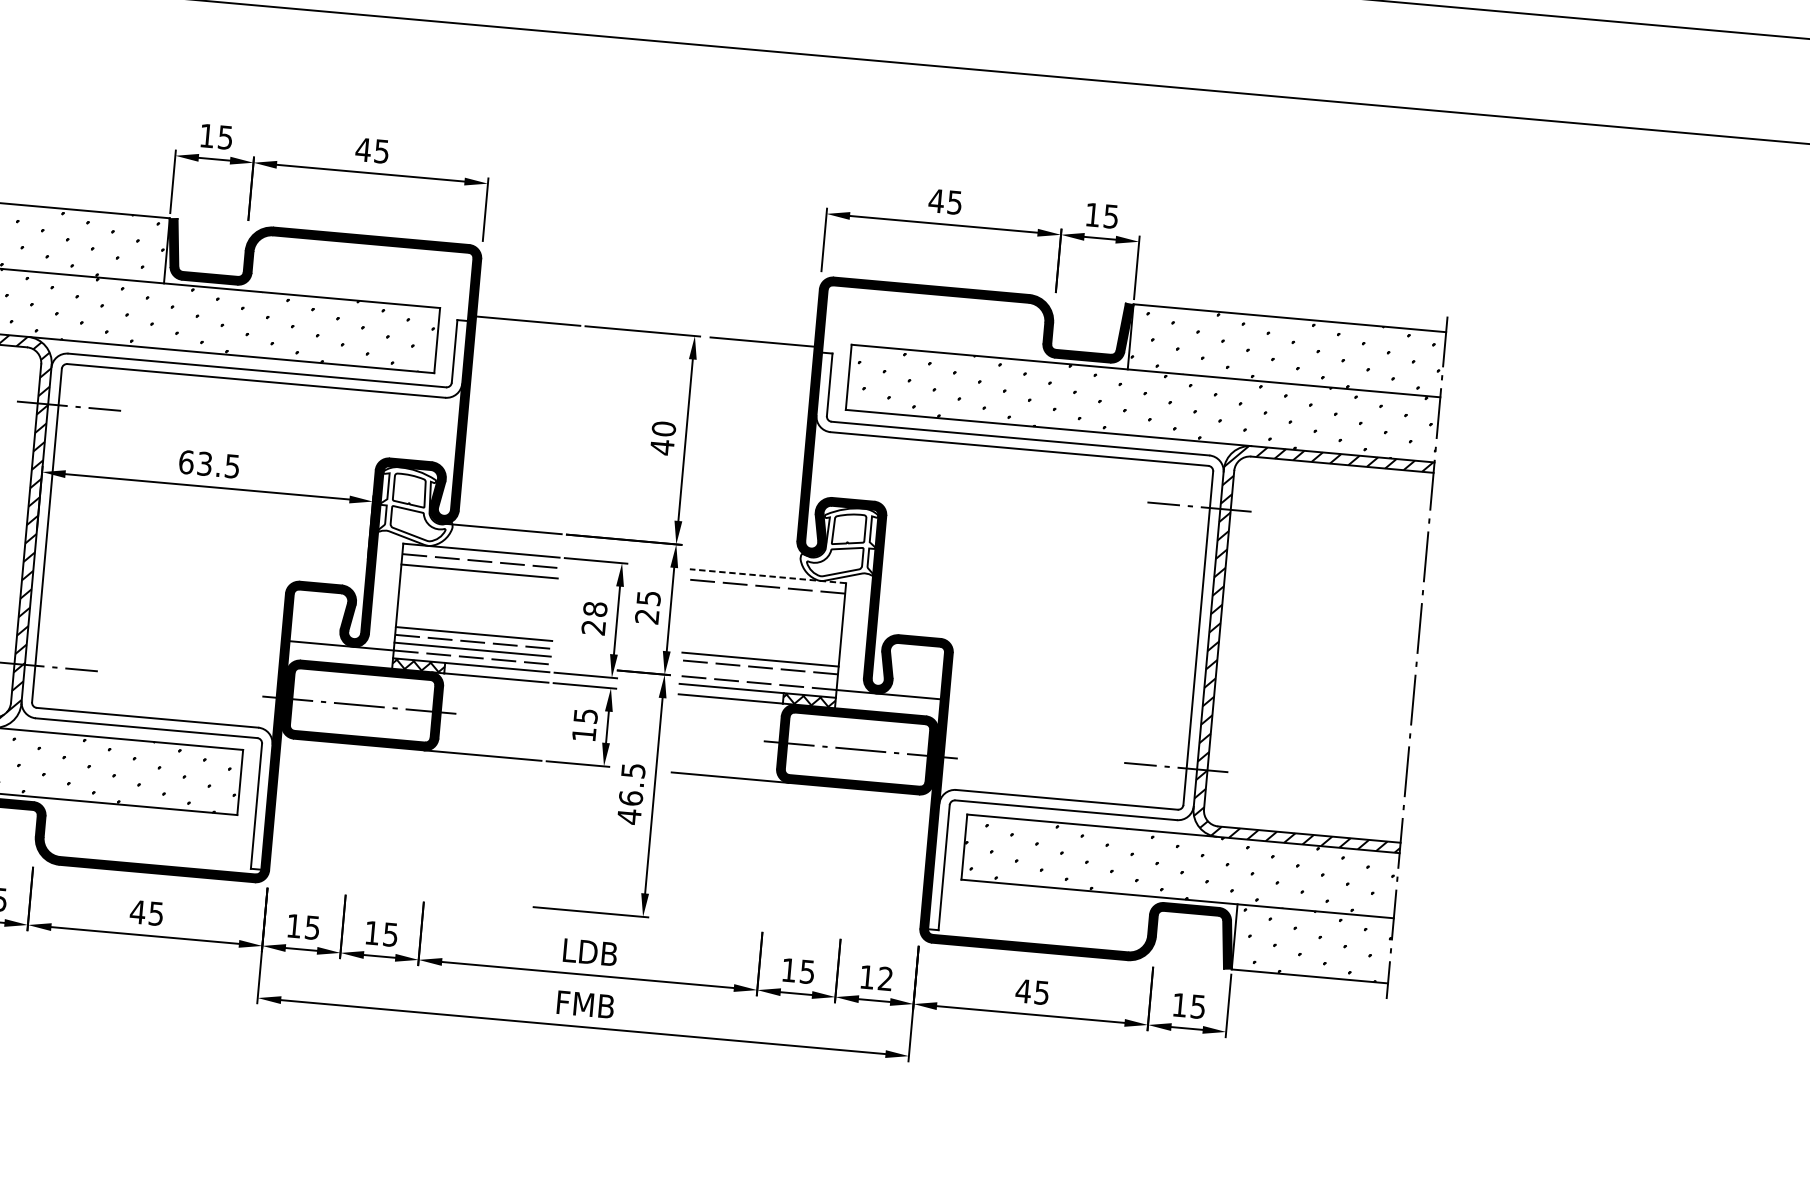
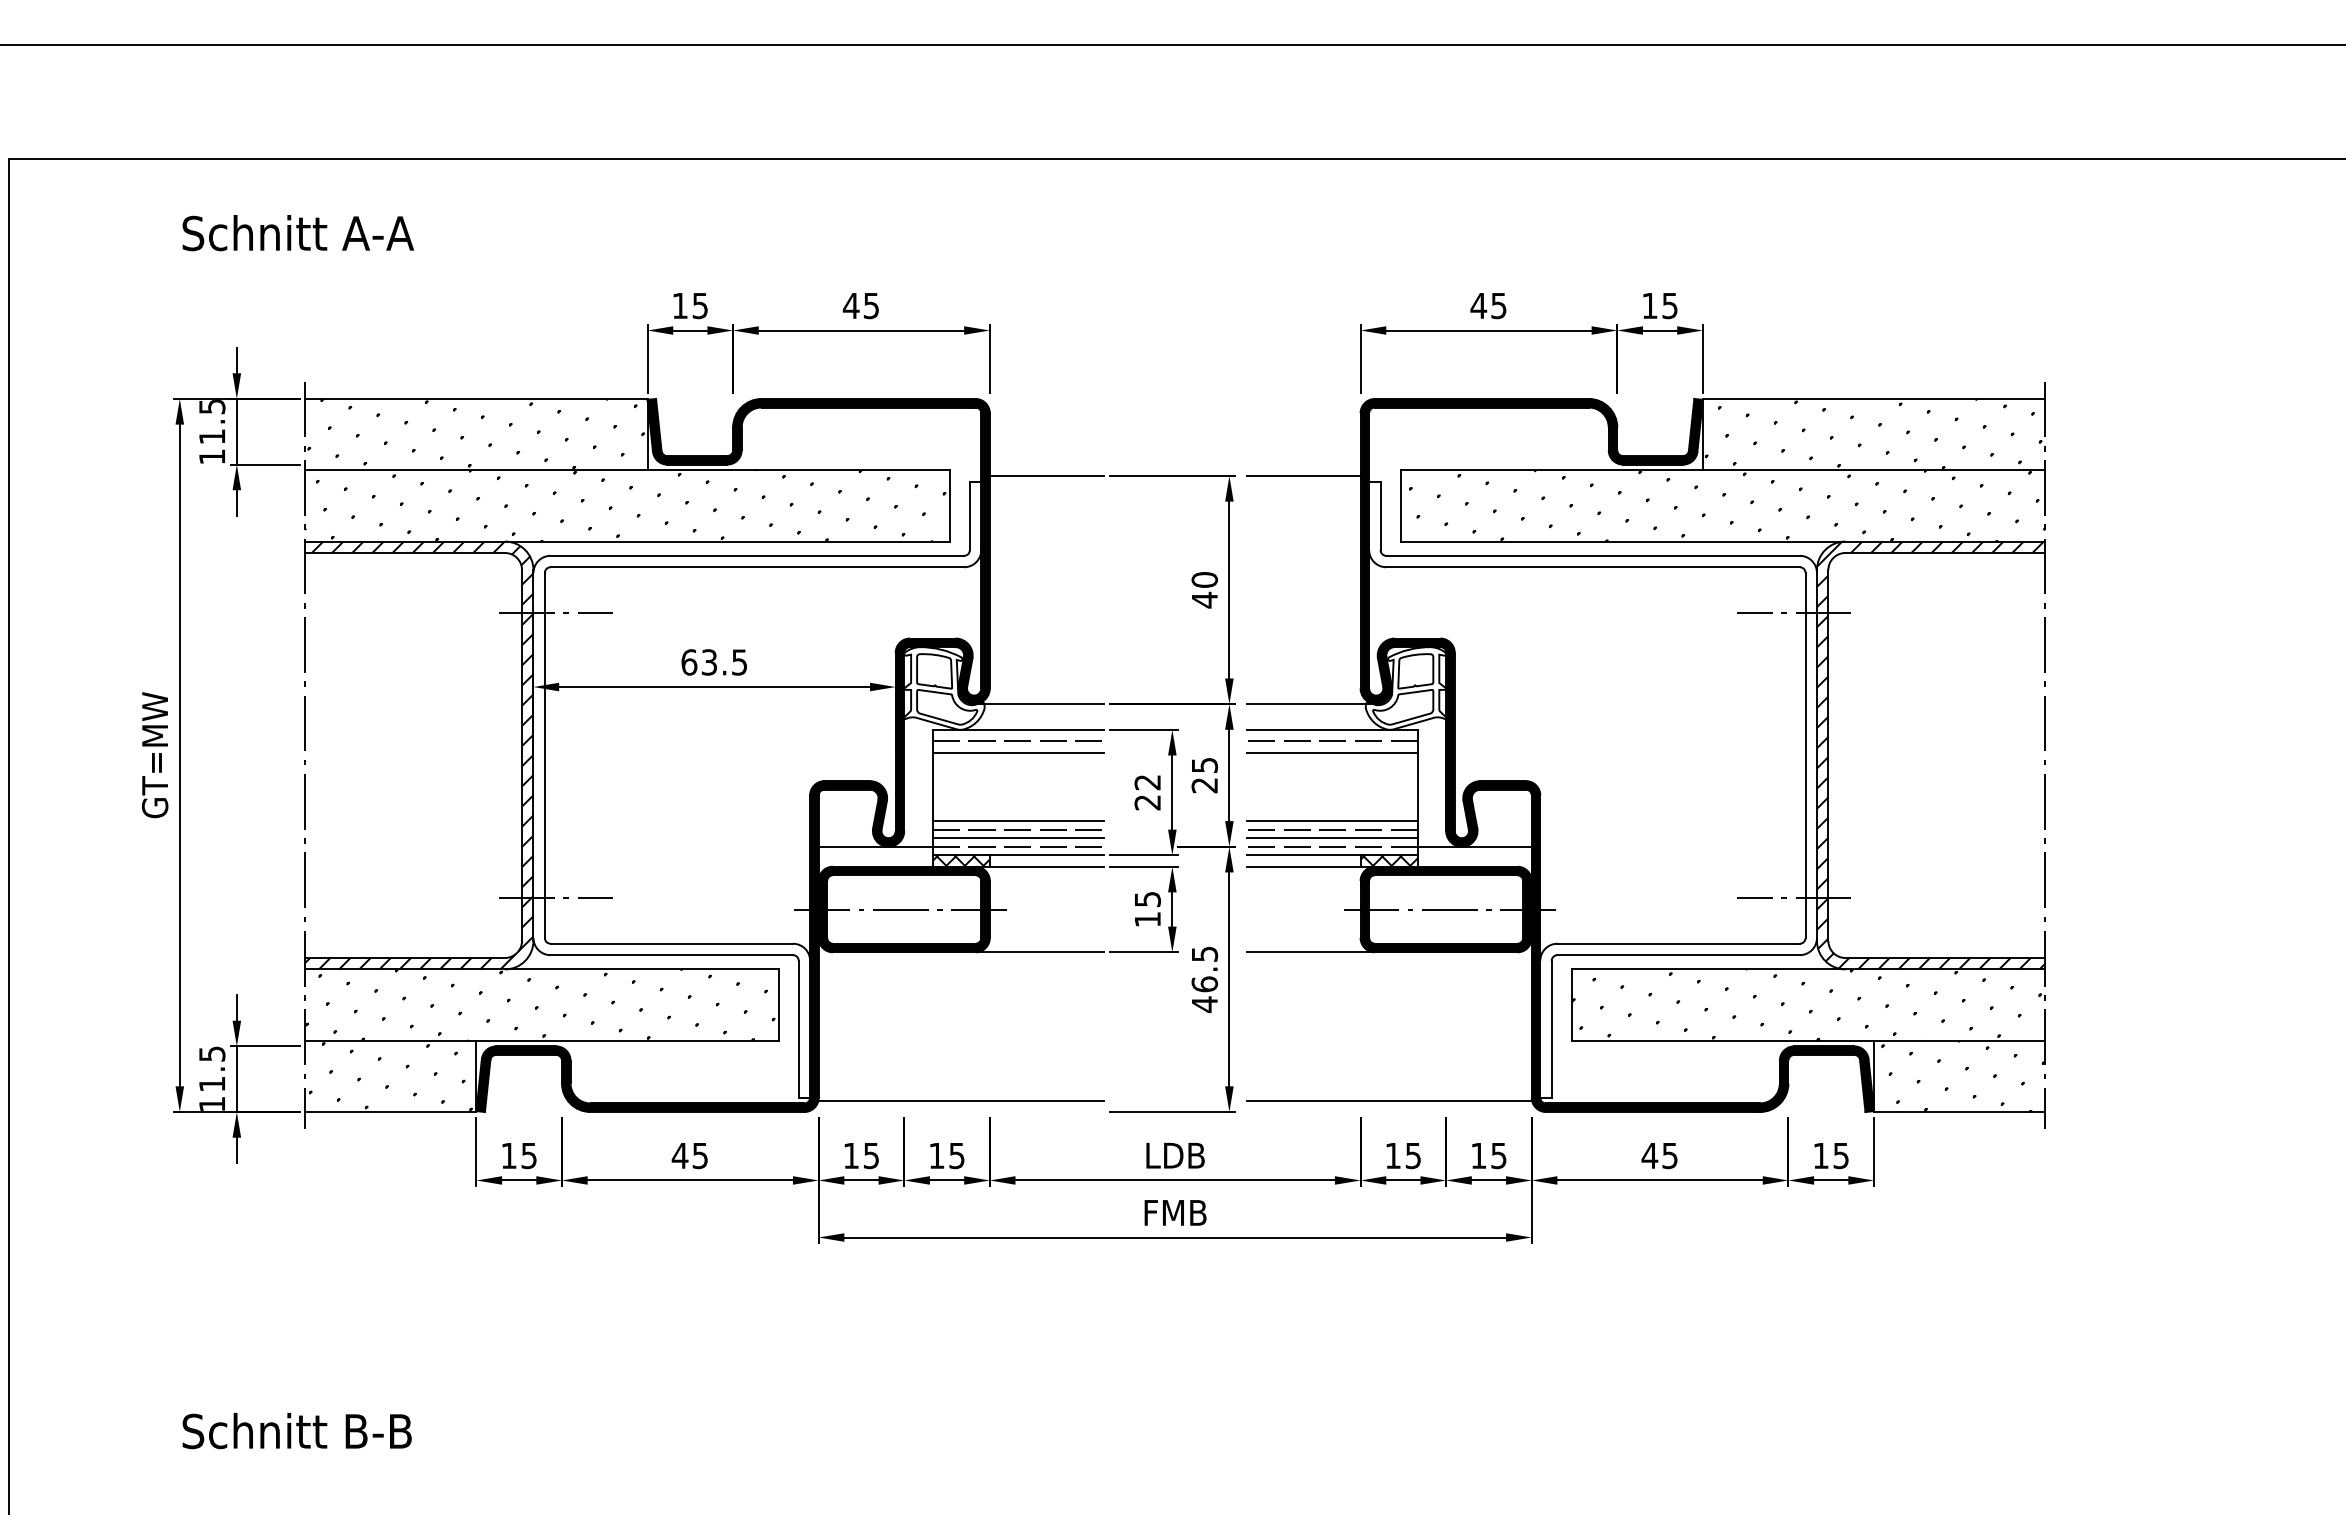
line: (751, 551) -> (1311, 704), added
line: (768, 575) -> (1332, 729), dashed -> solid
line: (765, 596) -> (1331, 752), added
text: (595, 609) -> (1147, 782), 28 -> 22
line: (758, 675) -> (1331, 838), added
line: (398, 884) -> (960, 1100), added
line: (790, 919) -> (1389, 1100), added
text: (885, 978) -> (1498, 1155), 12 -> 15

